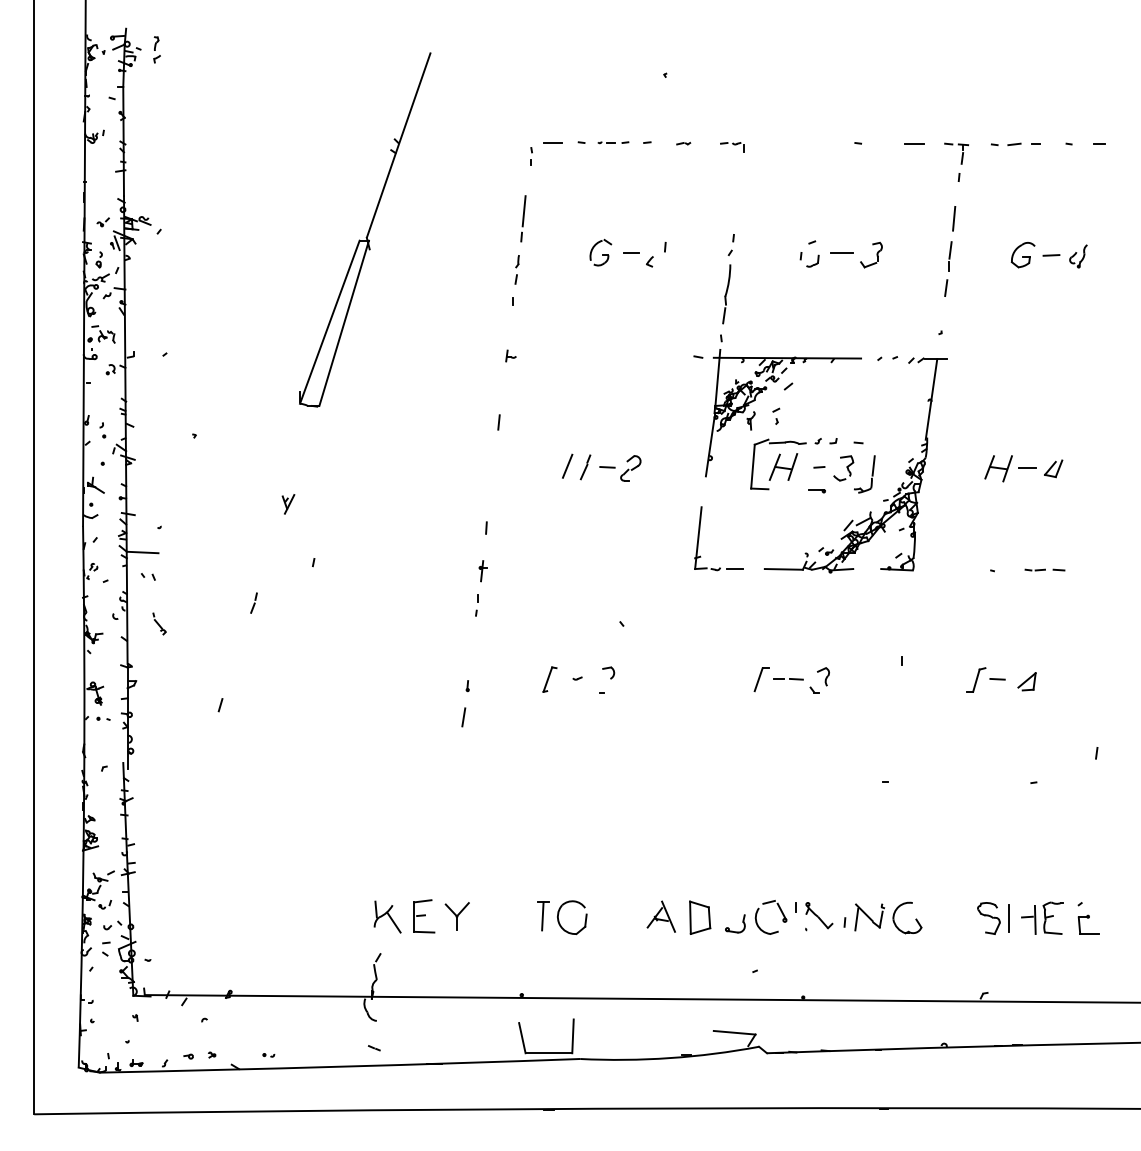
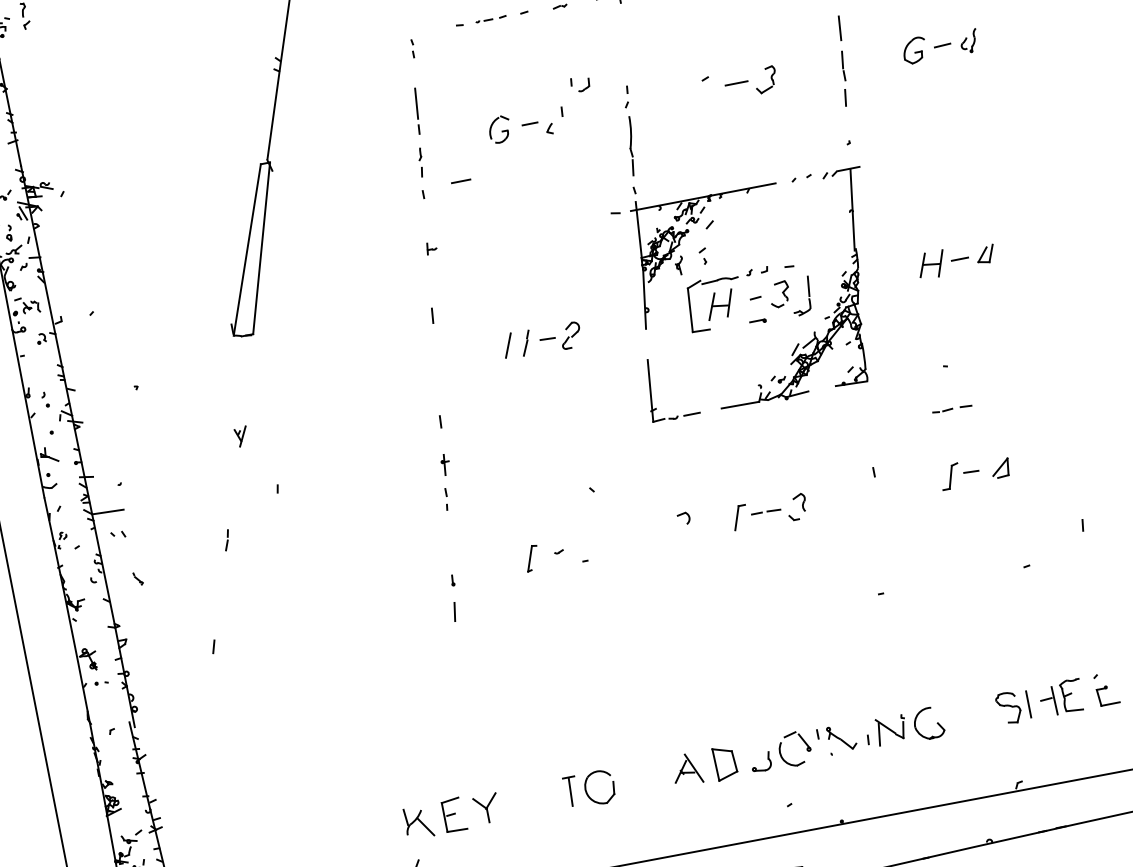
line: (552, 142) -> (460, 180), moved
part: (809, 259) -> (580, 84), moved
part: (1044, 569) -> (951, 408), moved
part: (159, 623) -> (138, 578), size x0.6
part: (608, 672) -> (683, 518), moved

